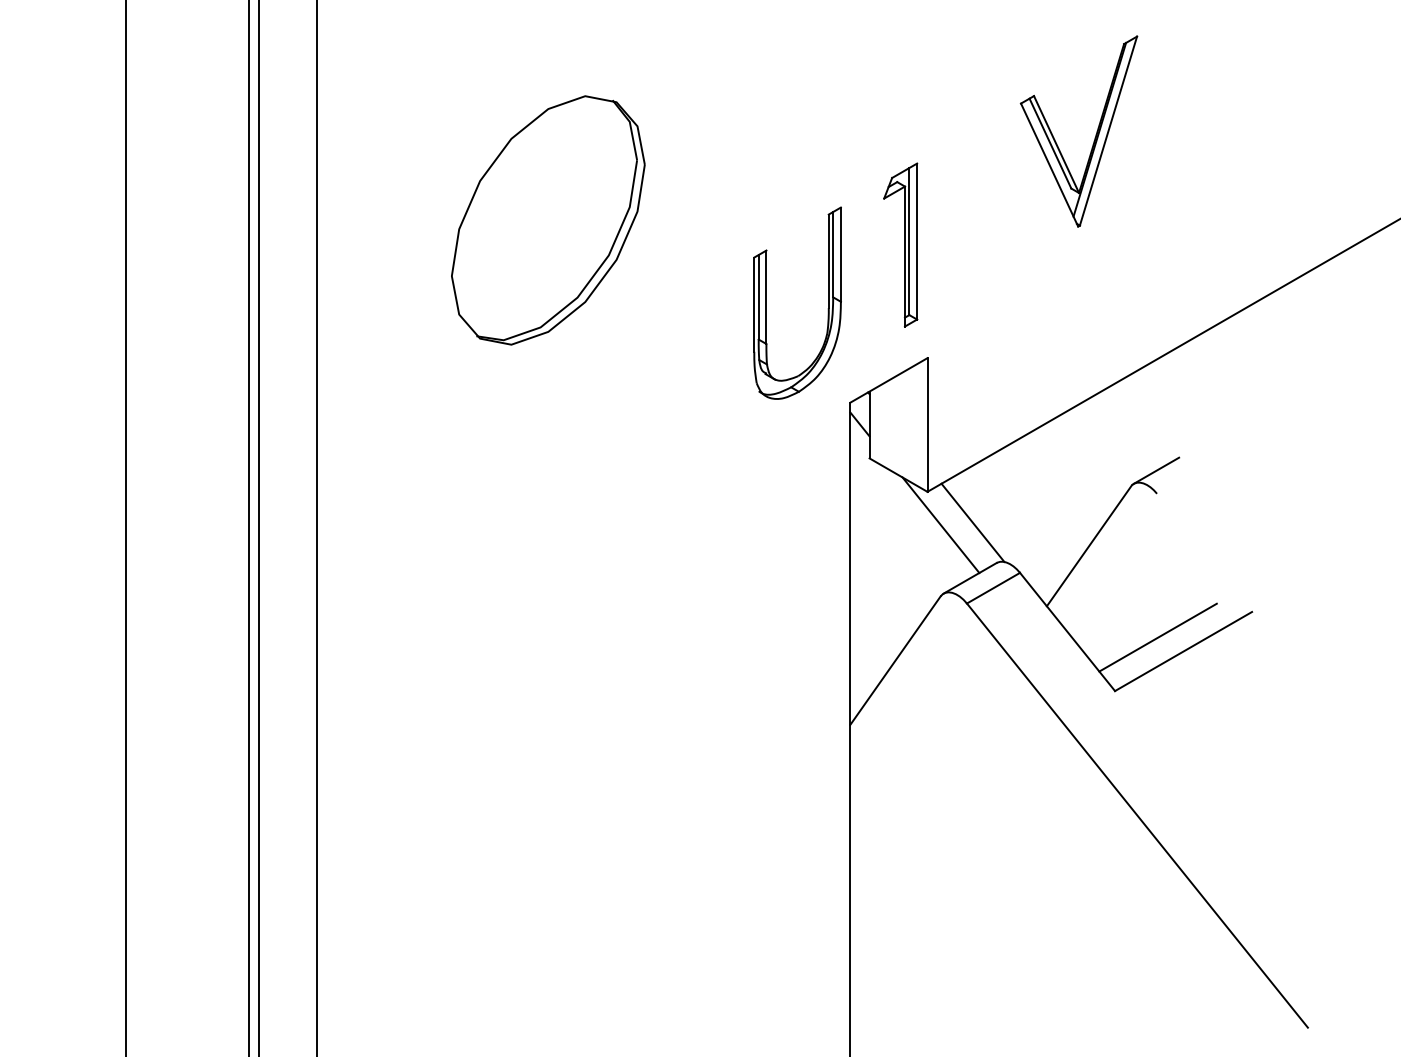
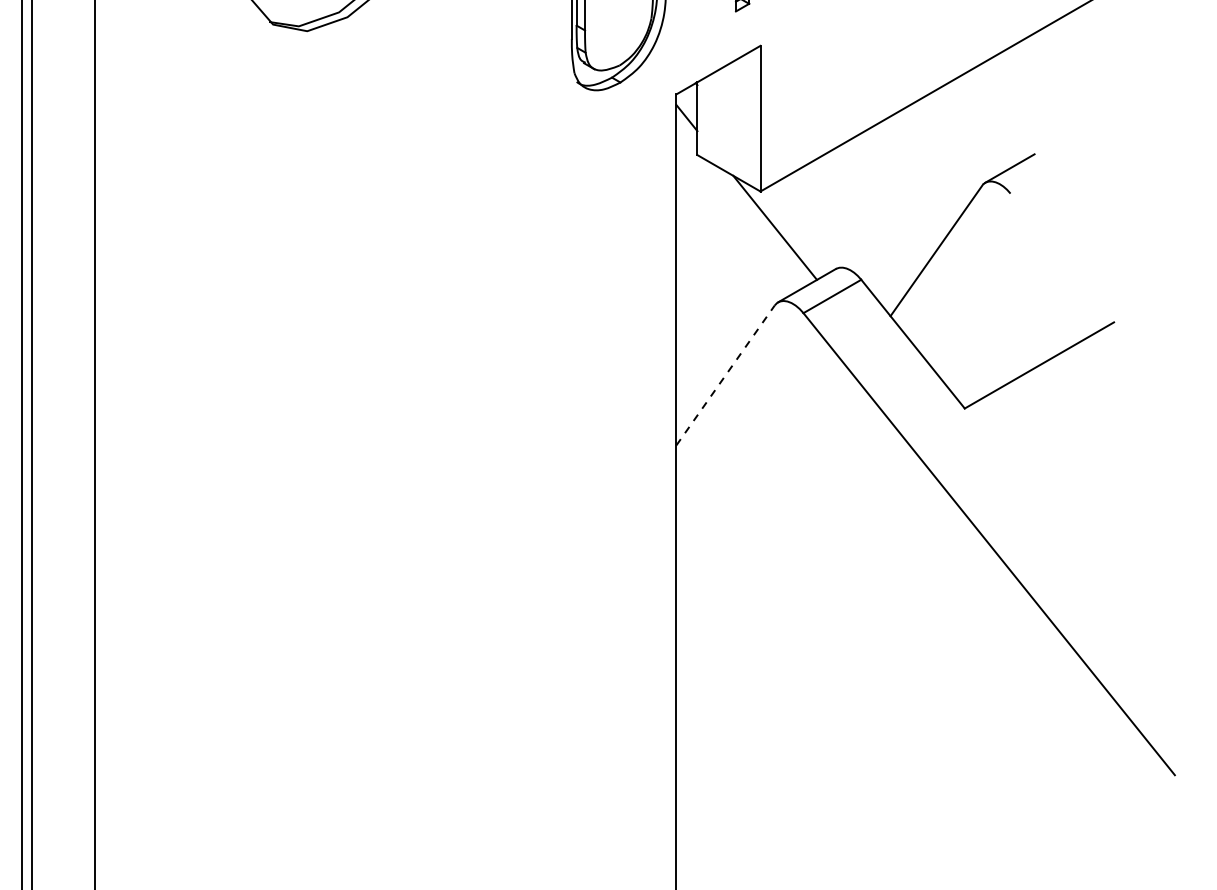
line: (972, 522) -> (809, 224), removed
line: (1157, 637) -> (1011, 350), removed
line: (895, 660) -> (725, 375), solid -> dashed

